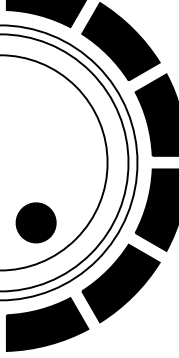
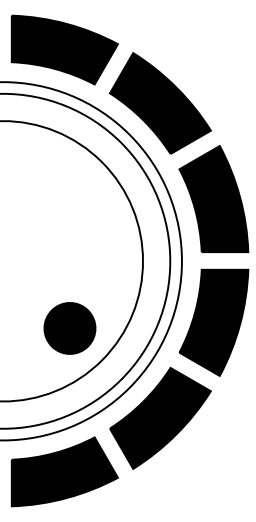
part: (35, 222) -> (69, 328), moved

